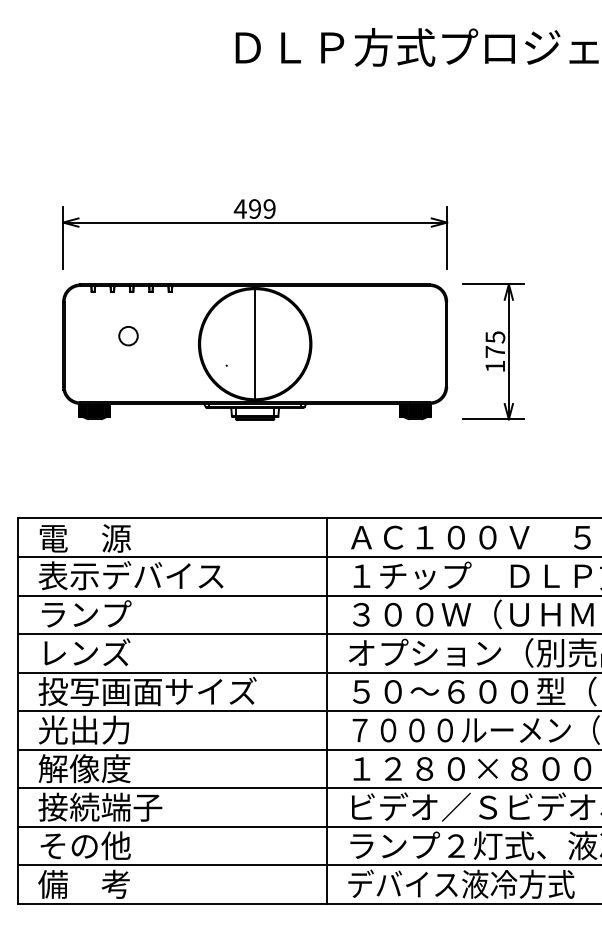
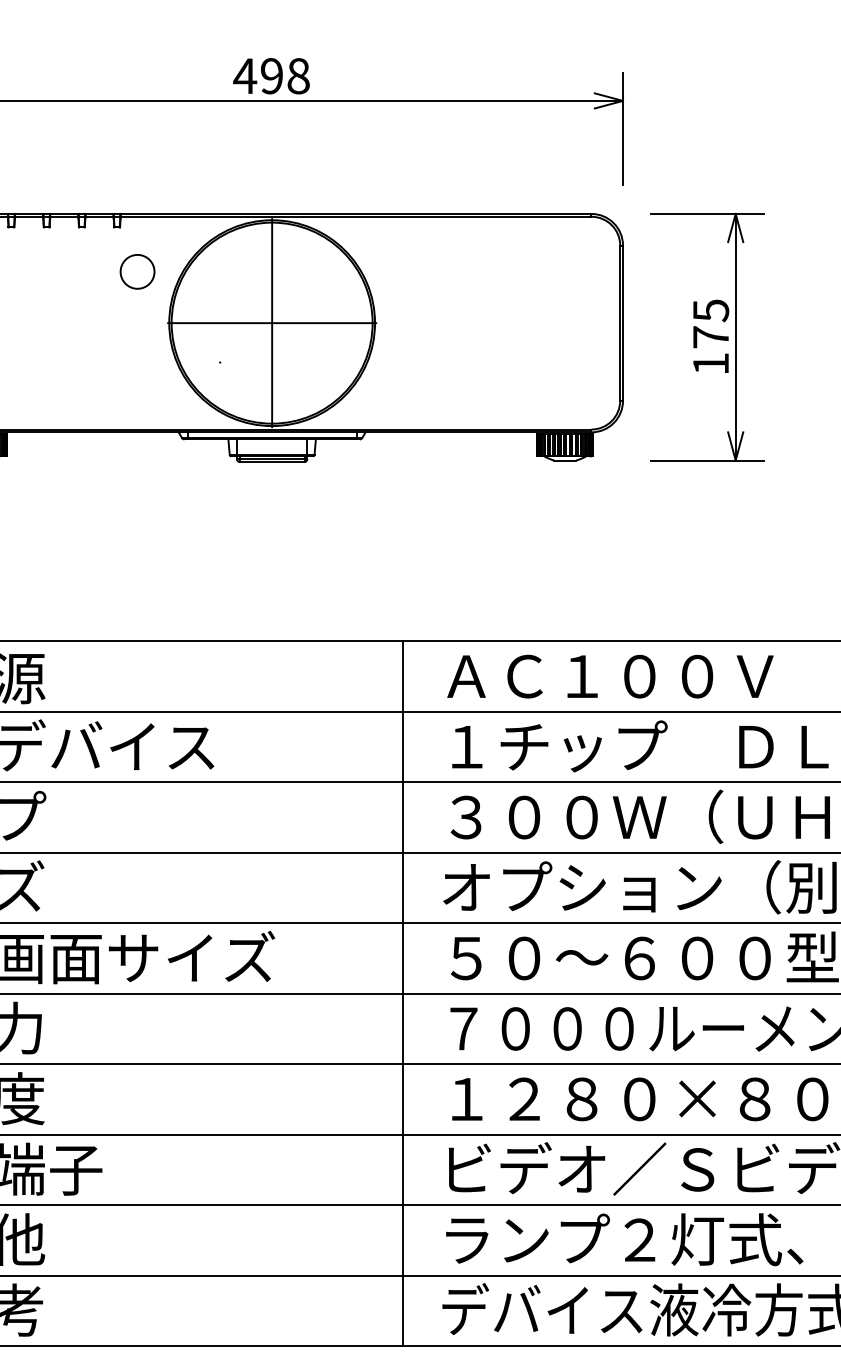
text: (269, 208) -> (298, 75), 499 -> 498
circle: (128, 336) -> (137, 272), moved
line: (254, 344) -> (270, 323), added

